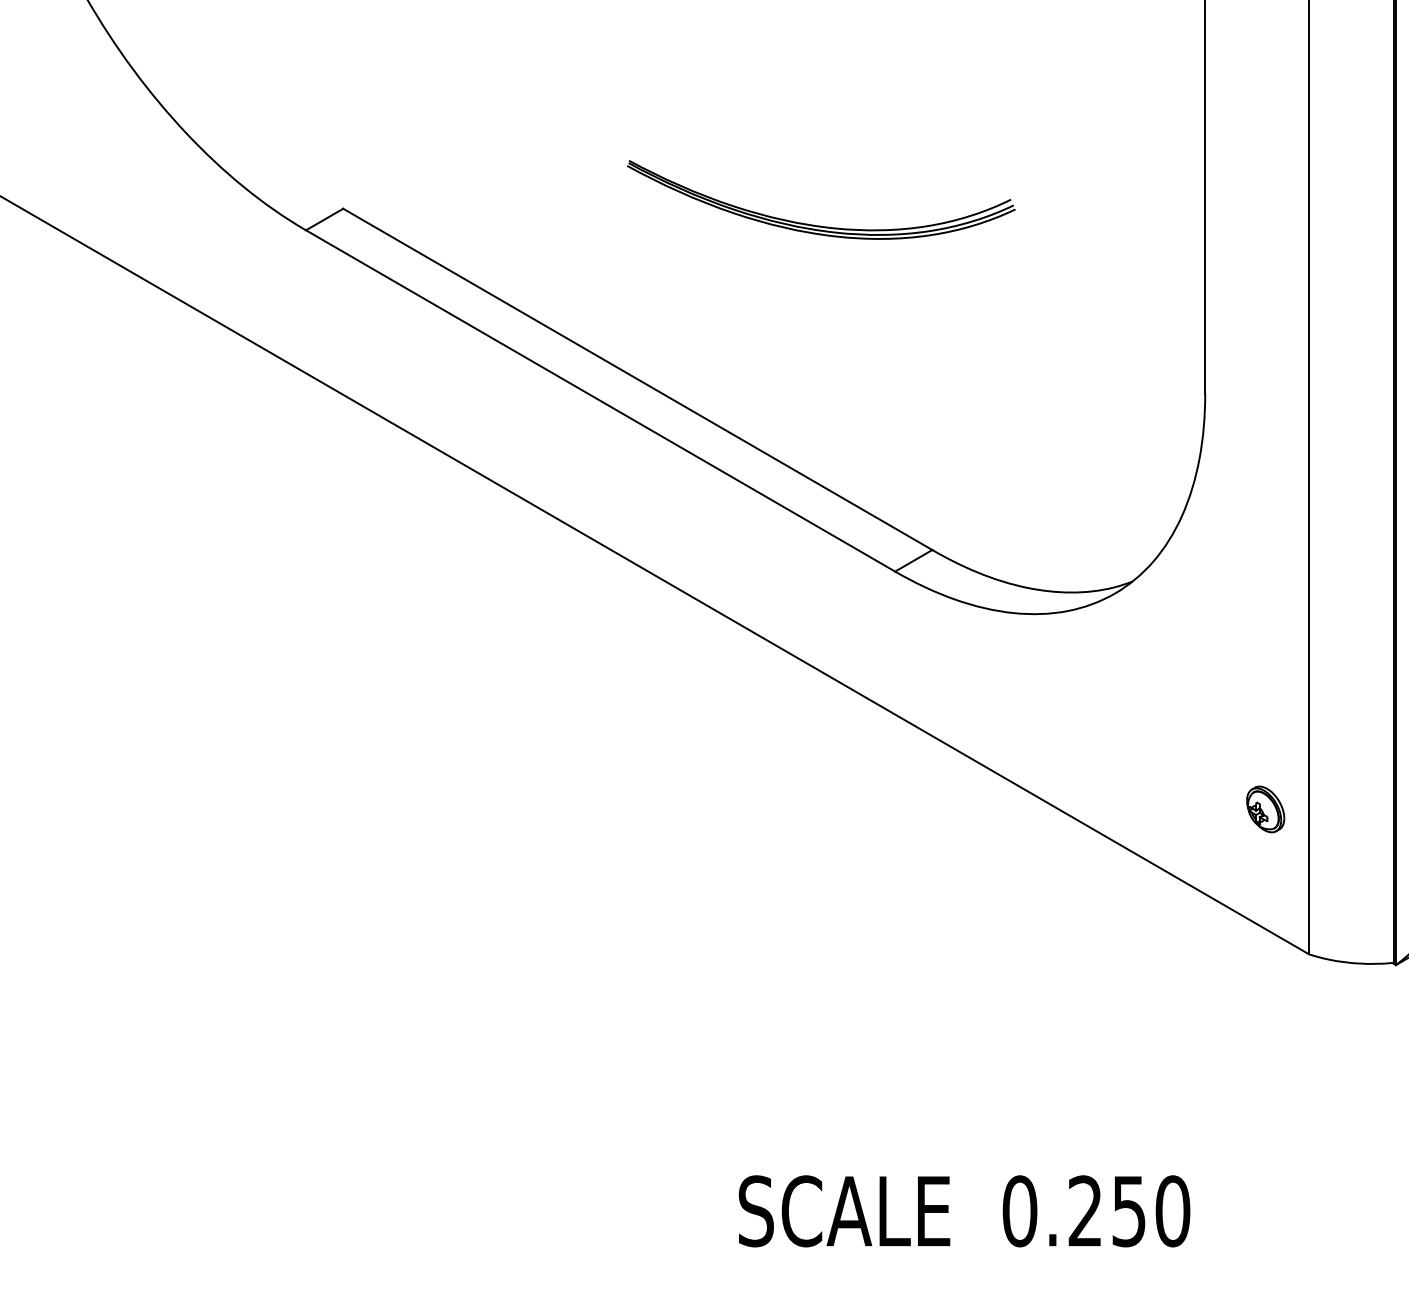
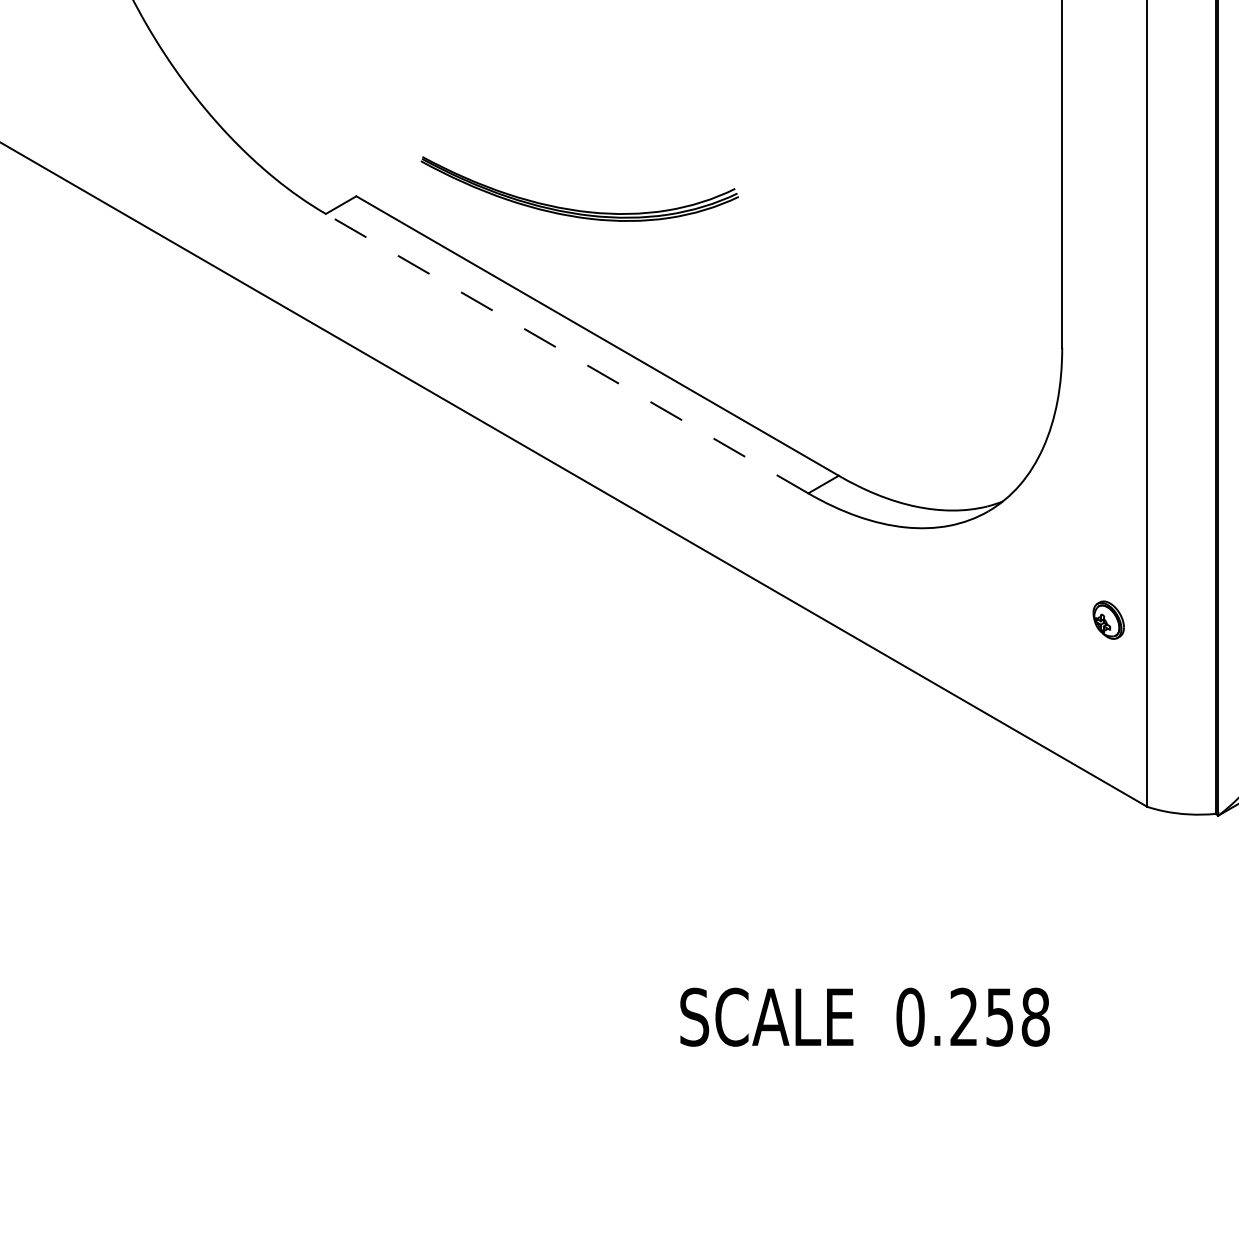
part: (818, 224) -> (577, 209), moved
line: (601, 400) -> (567, 353), solid -> dashed
part: (1265, 808) -> (1108, 619), moved
text: (1172, 1211) -> (1035, 1017), 0.250 -> 0.258

